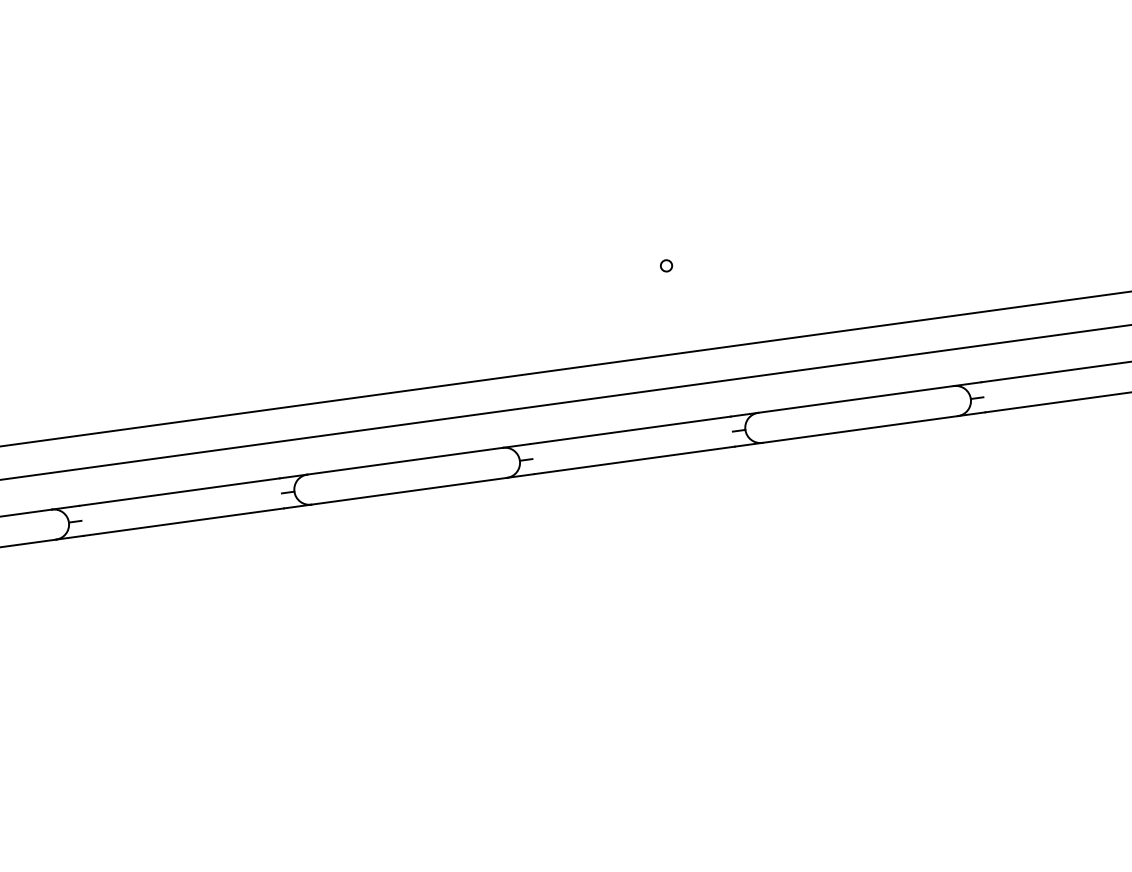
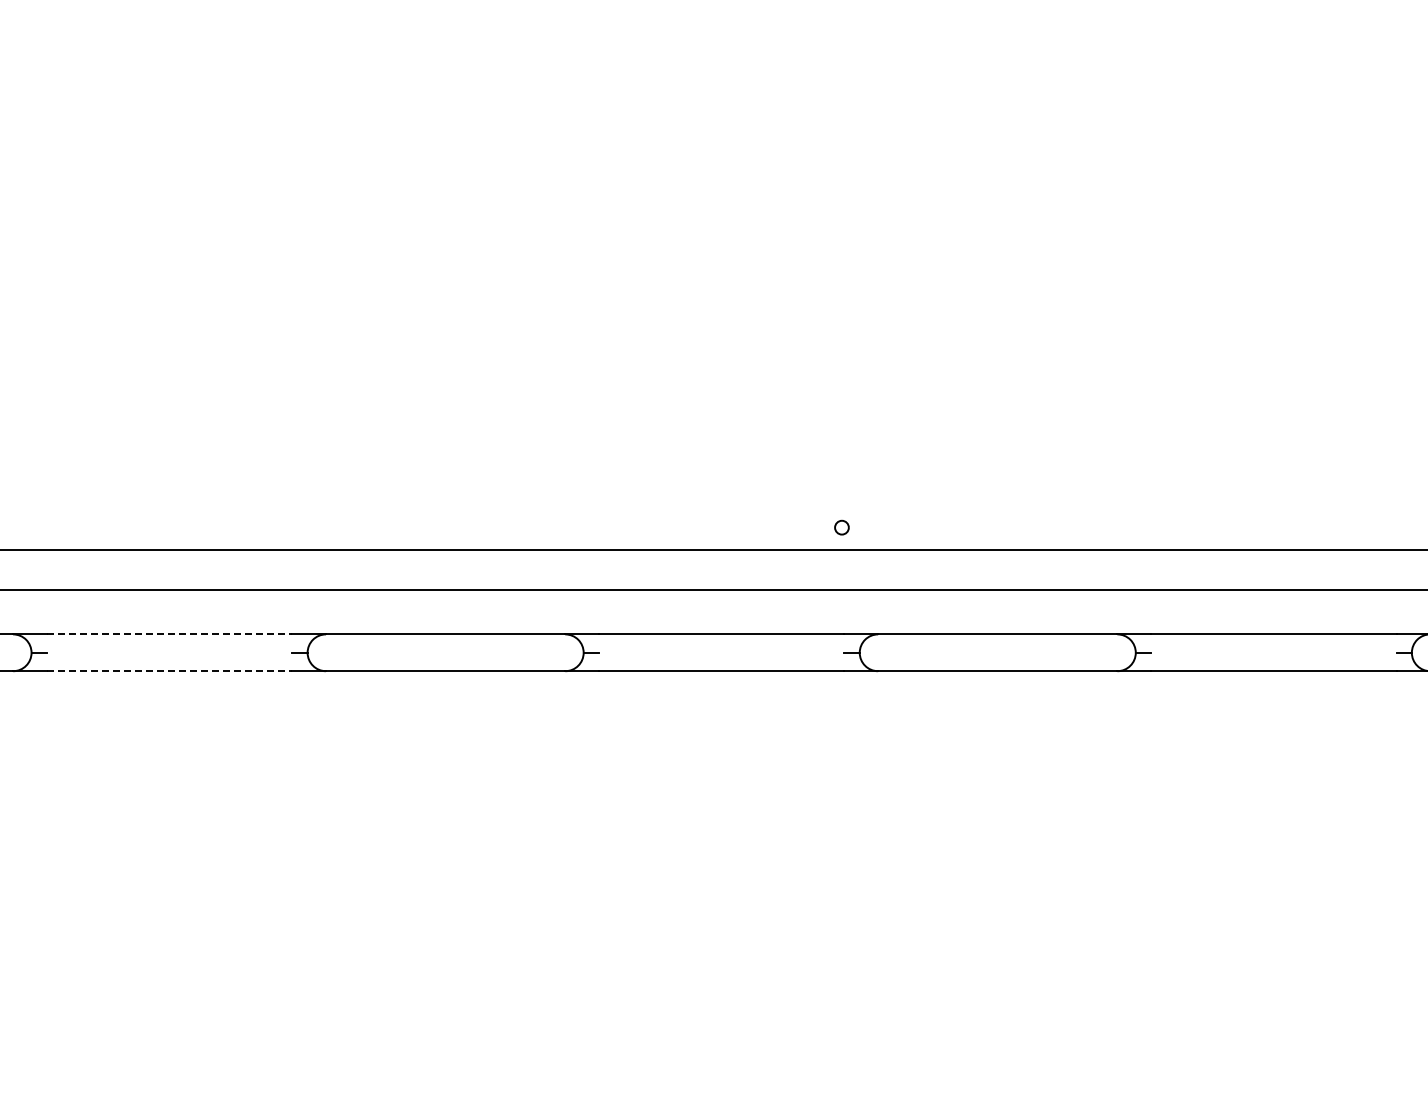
circle: (666, 265) -> (841, 527), moved
line: (179, 492) -> (169, 634), solid -> dashed
line: (183, 522) -> (169, 671), solid -> dashed

